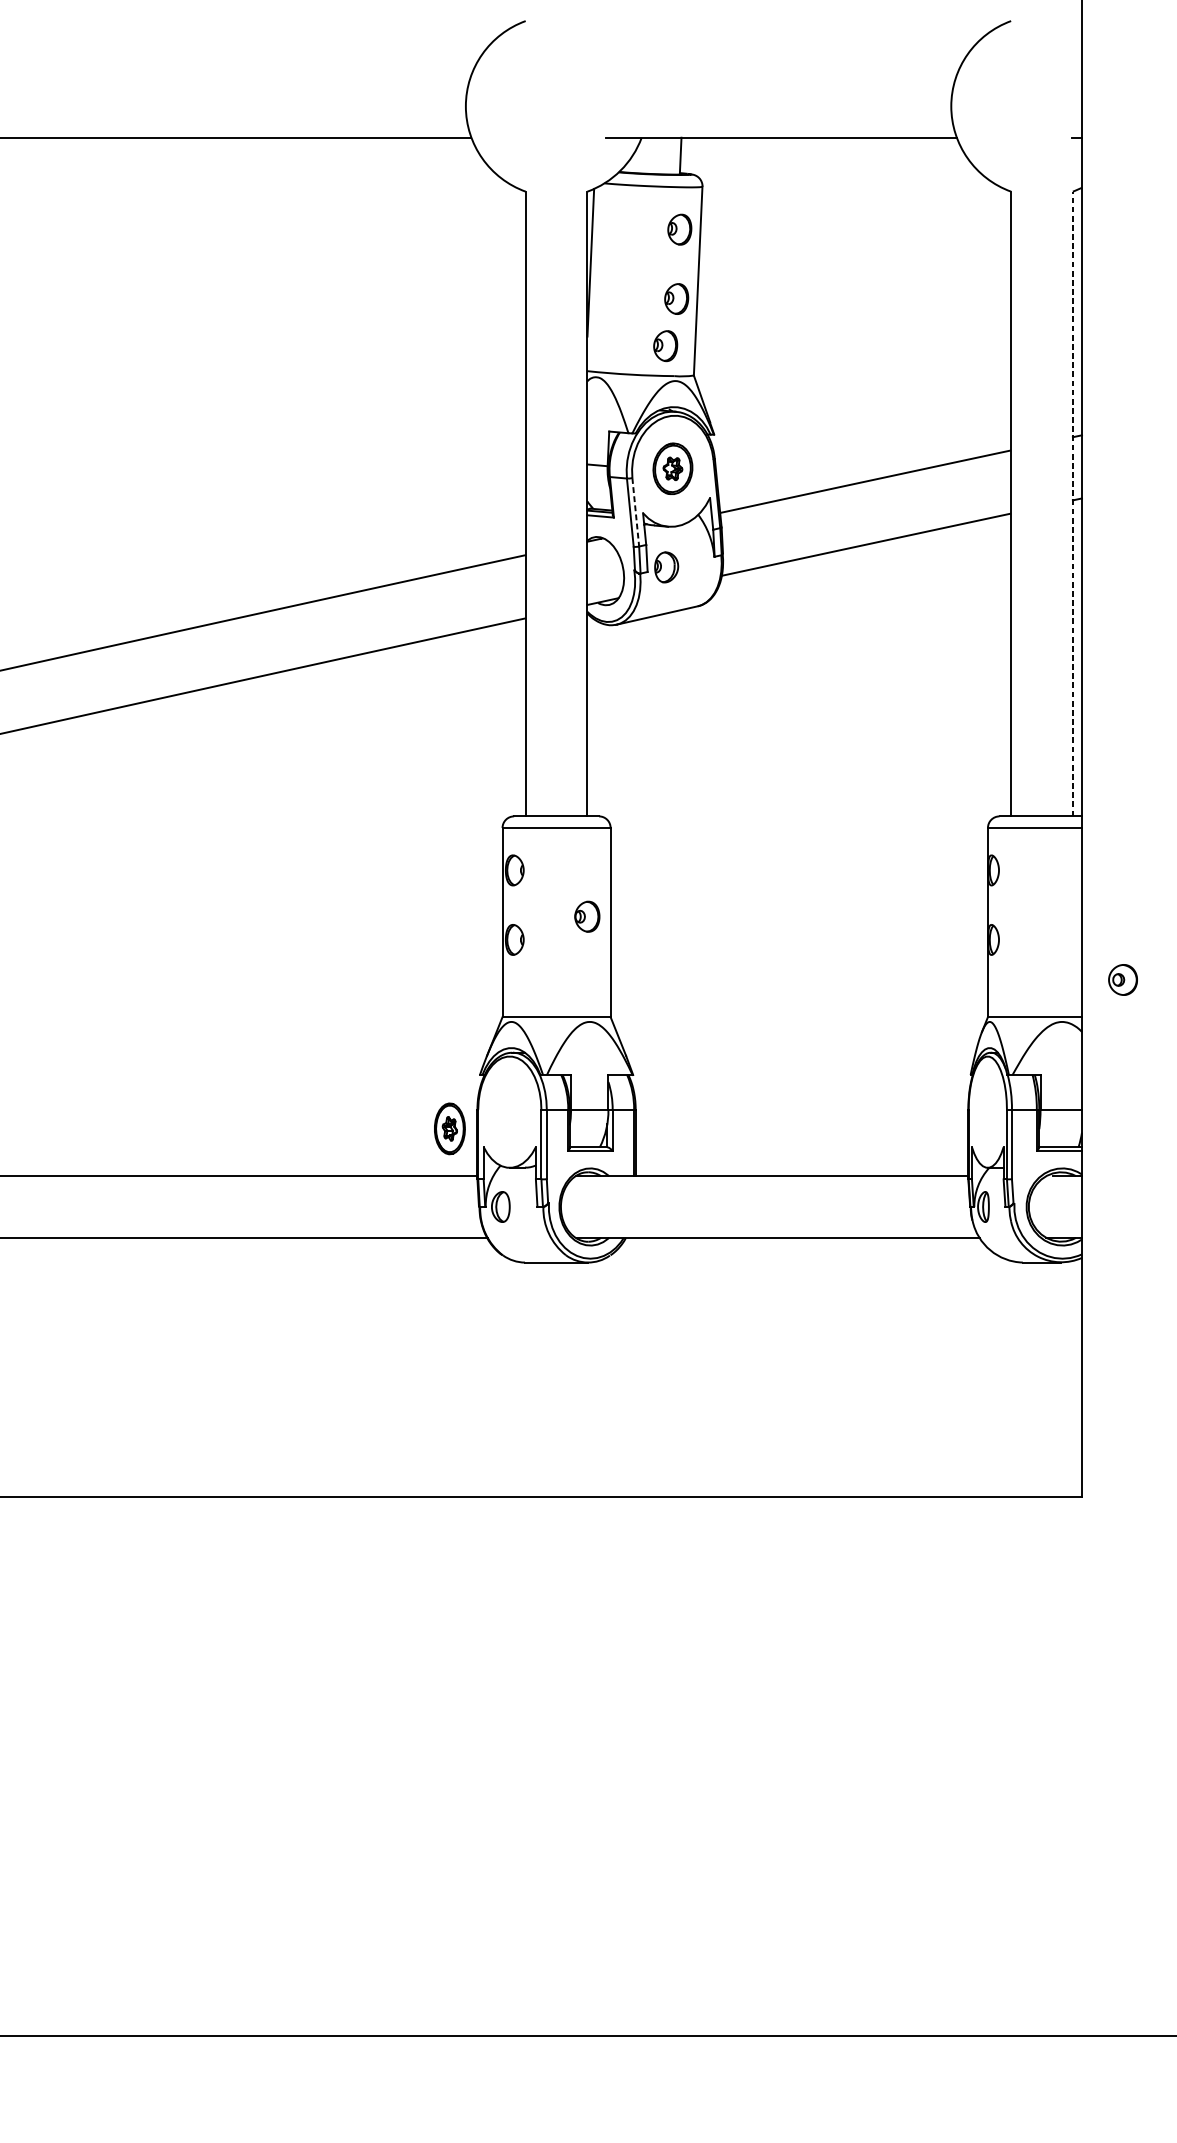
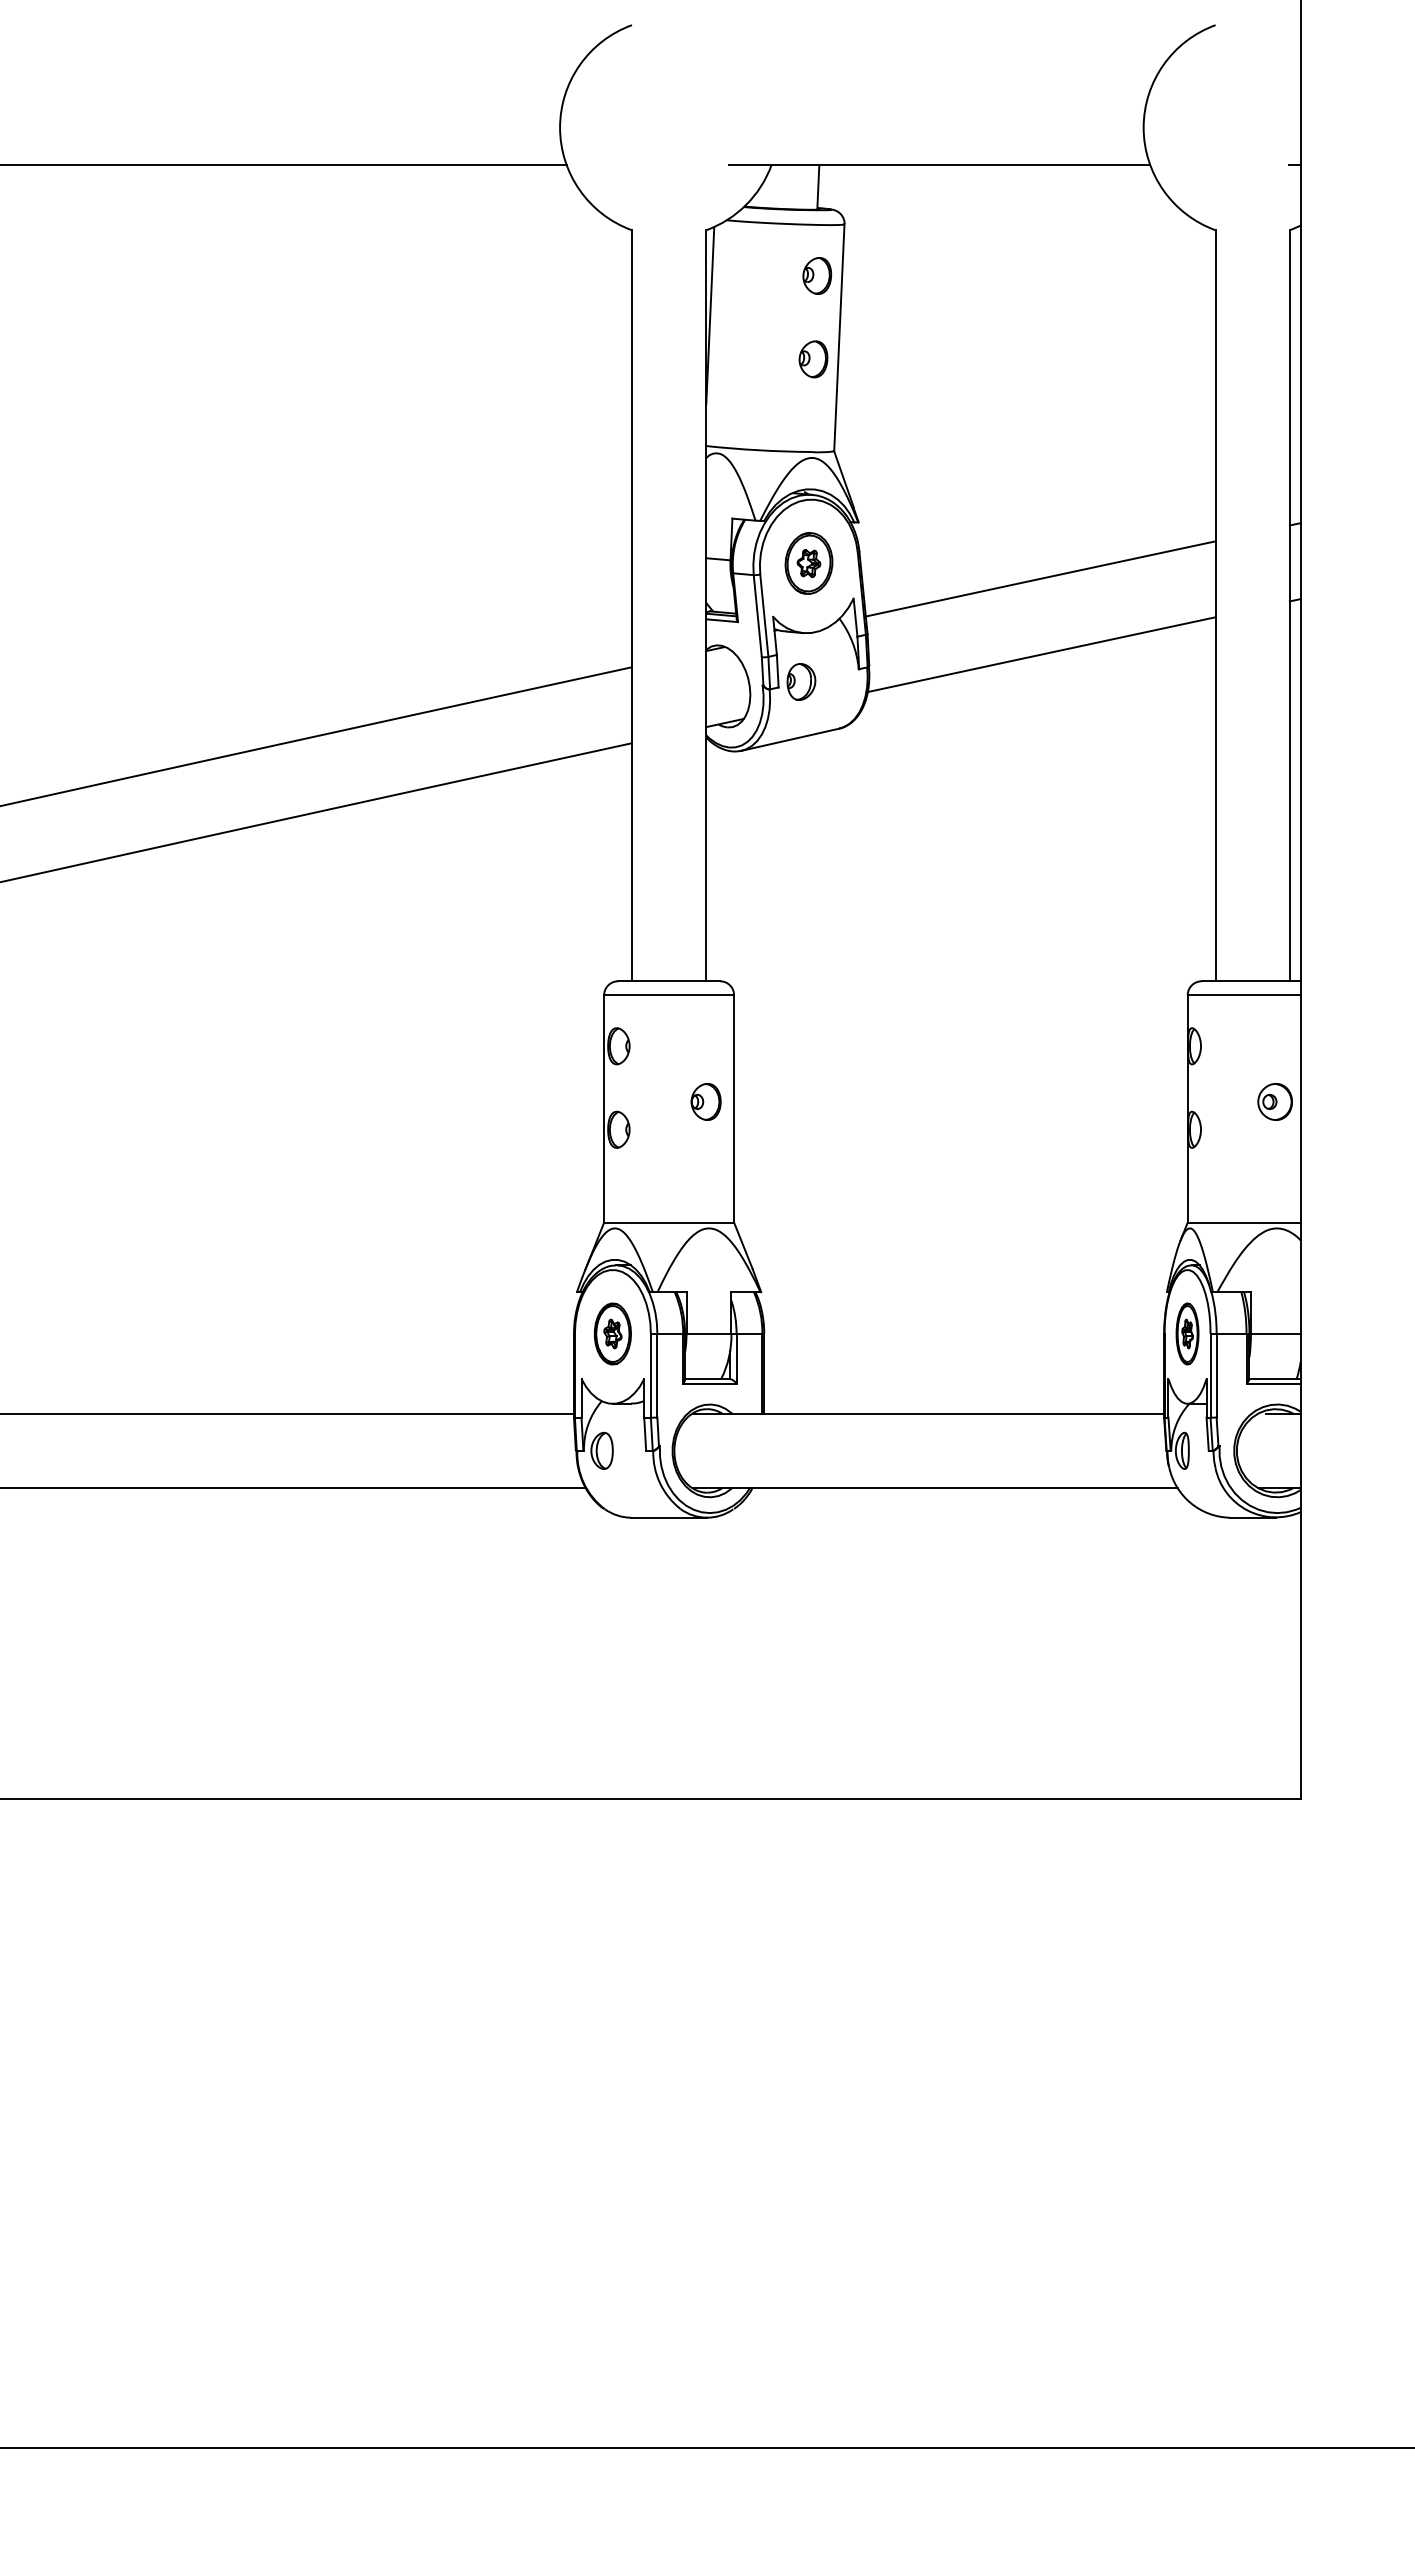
part: (665, 345) -> (800, 415), removed
line: (1072, 503) -> (1289, 605), dashed -> solid
line: (635, 512) -> (764, 616), dashed -> solid
part: (1122, 979) -> (1274, 1101), moved
part: (987, 1109) -> (1187, 1333), added
part: (449, 1128) -> (612, 1333), moved

